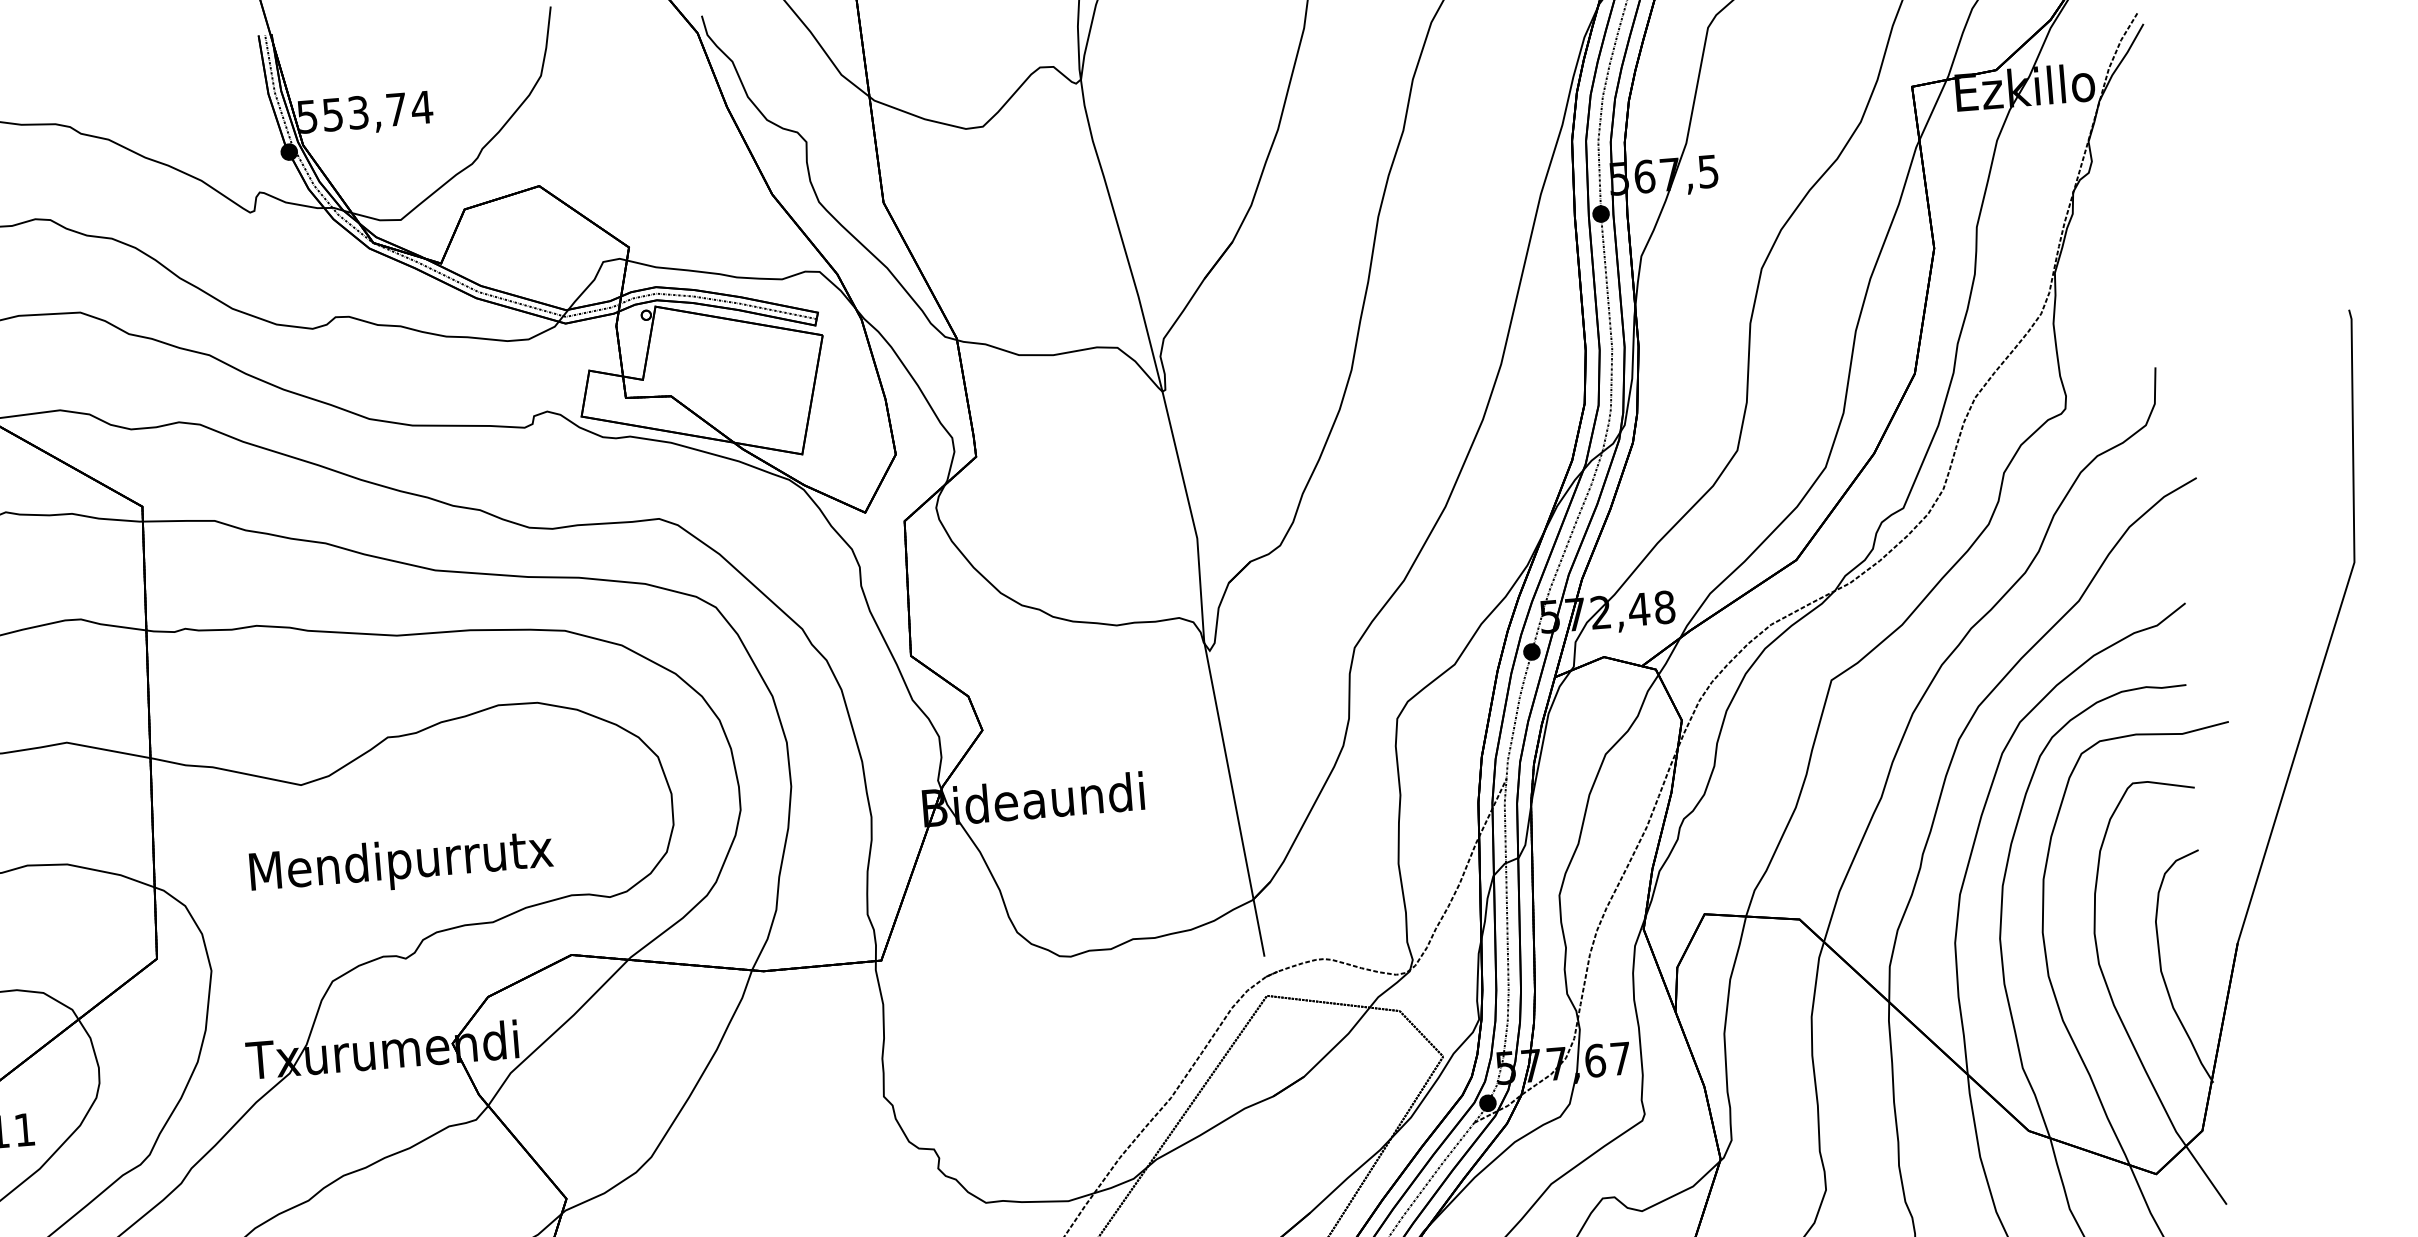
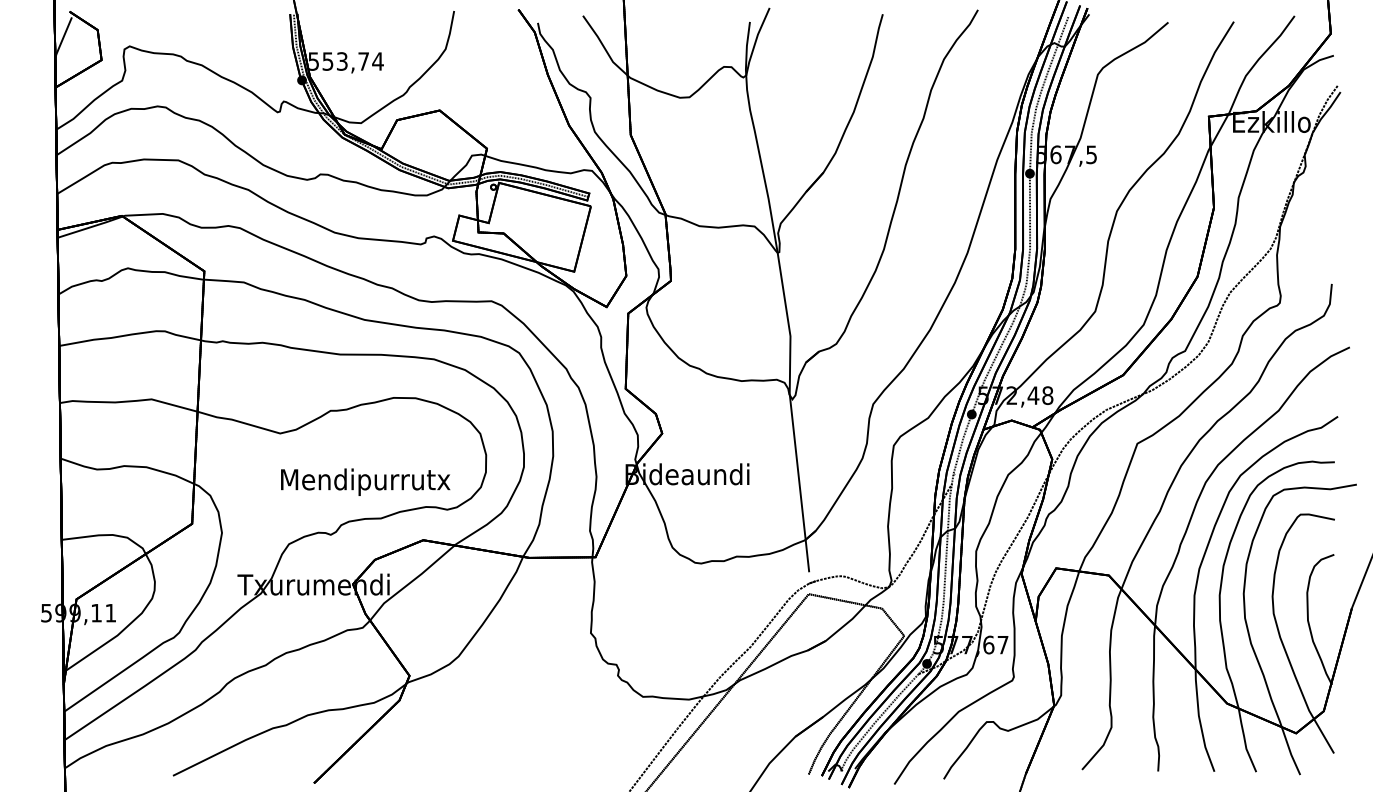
text: (401, 863) -> (365, 481), moved

